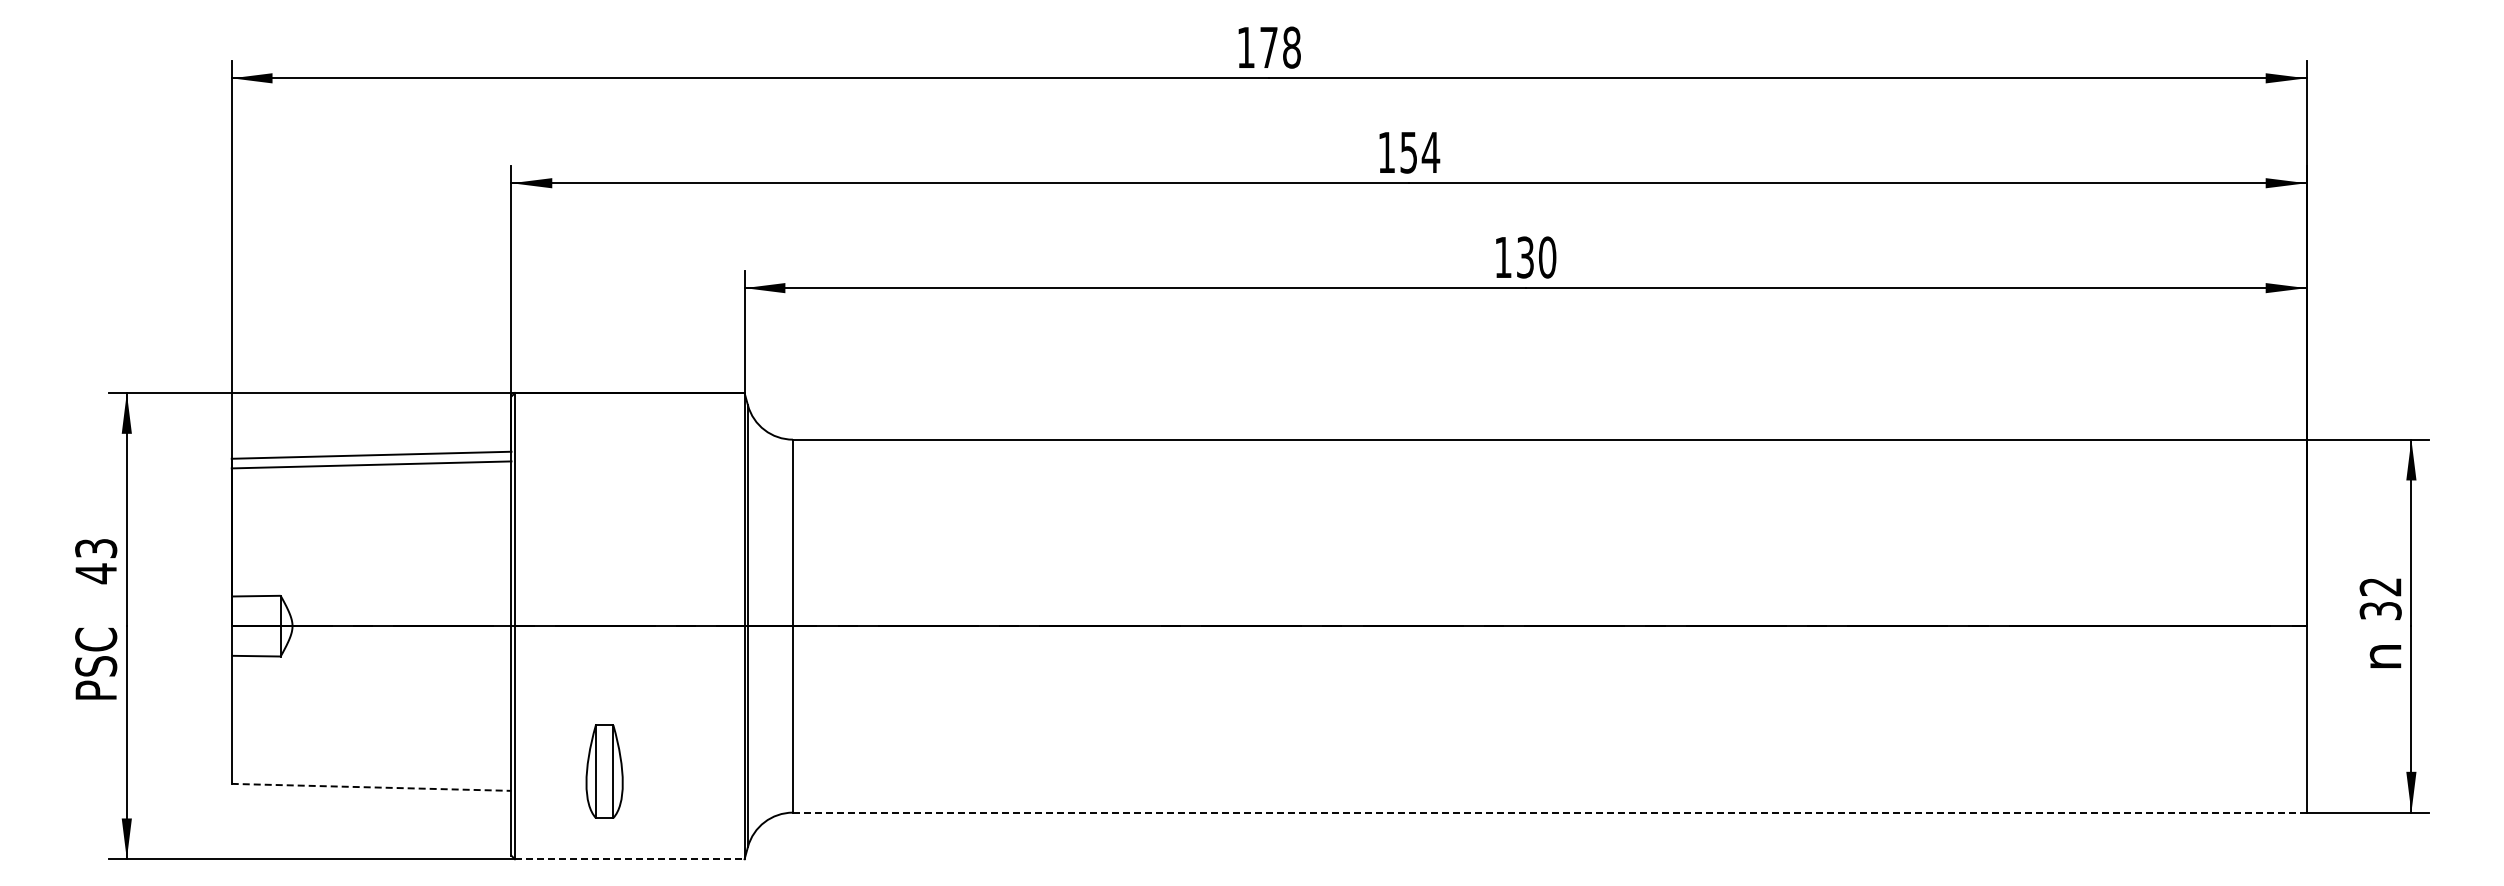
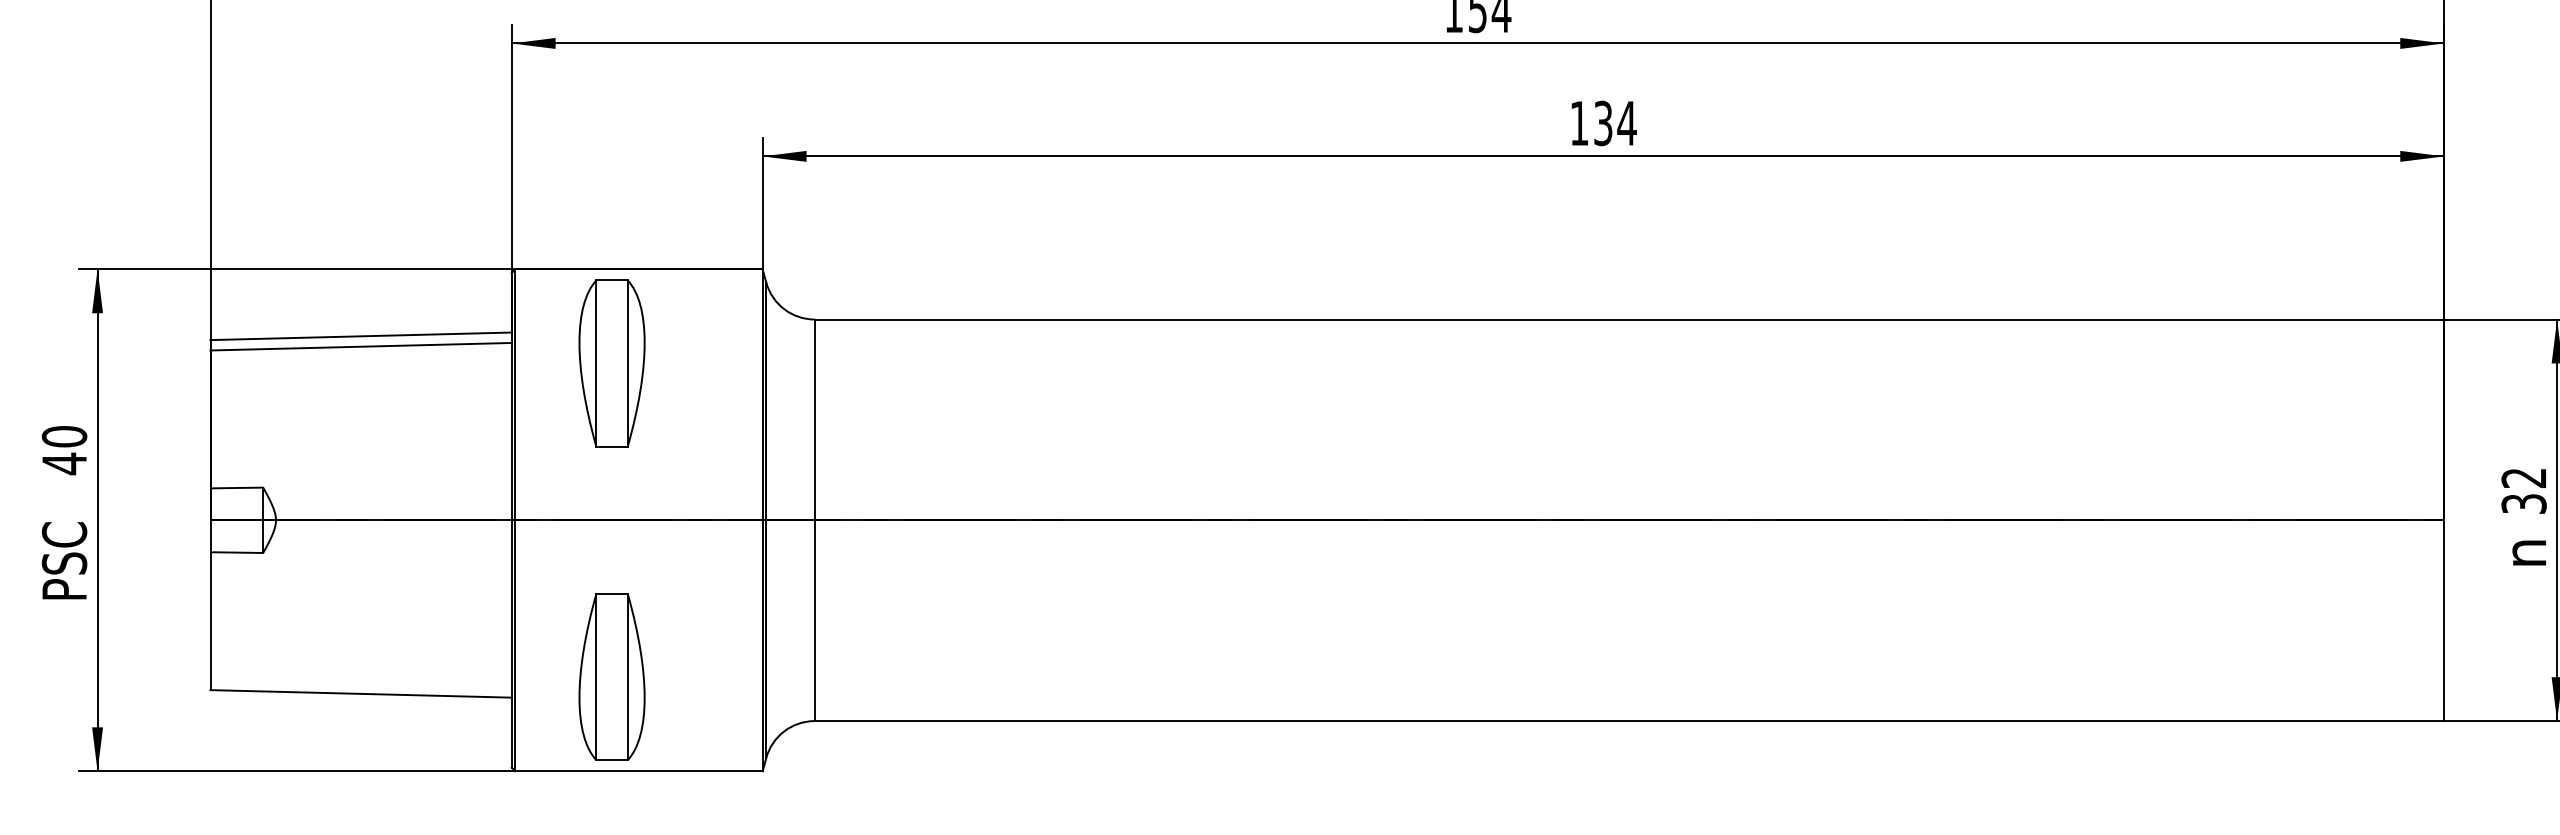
text: (1547, 257) -> (1627, 123), 130 -> 134
part: (604, 480) -> (611, 363), added
text: (96, 548) -> (64, 436), 43 -> 40
part: (604, 771) -> (611, 676), size x1.67
line: (371, 787) -> (360, 694), dashed -> solid
line: (1549, 812) -> (1629, 720), dashed -> solid
line: (629, 859) -> (638, 771), dashed -> solid

